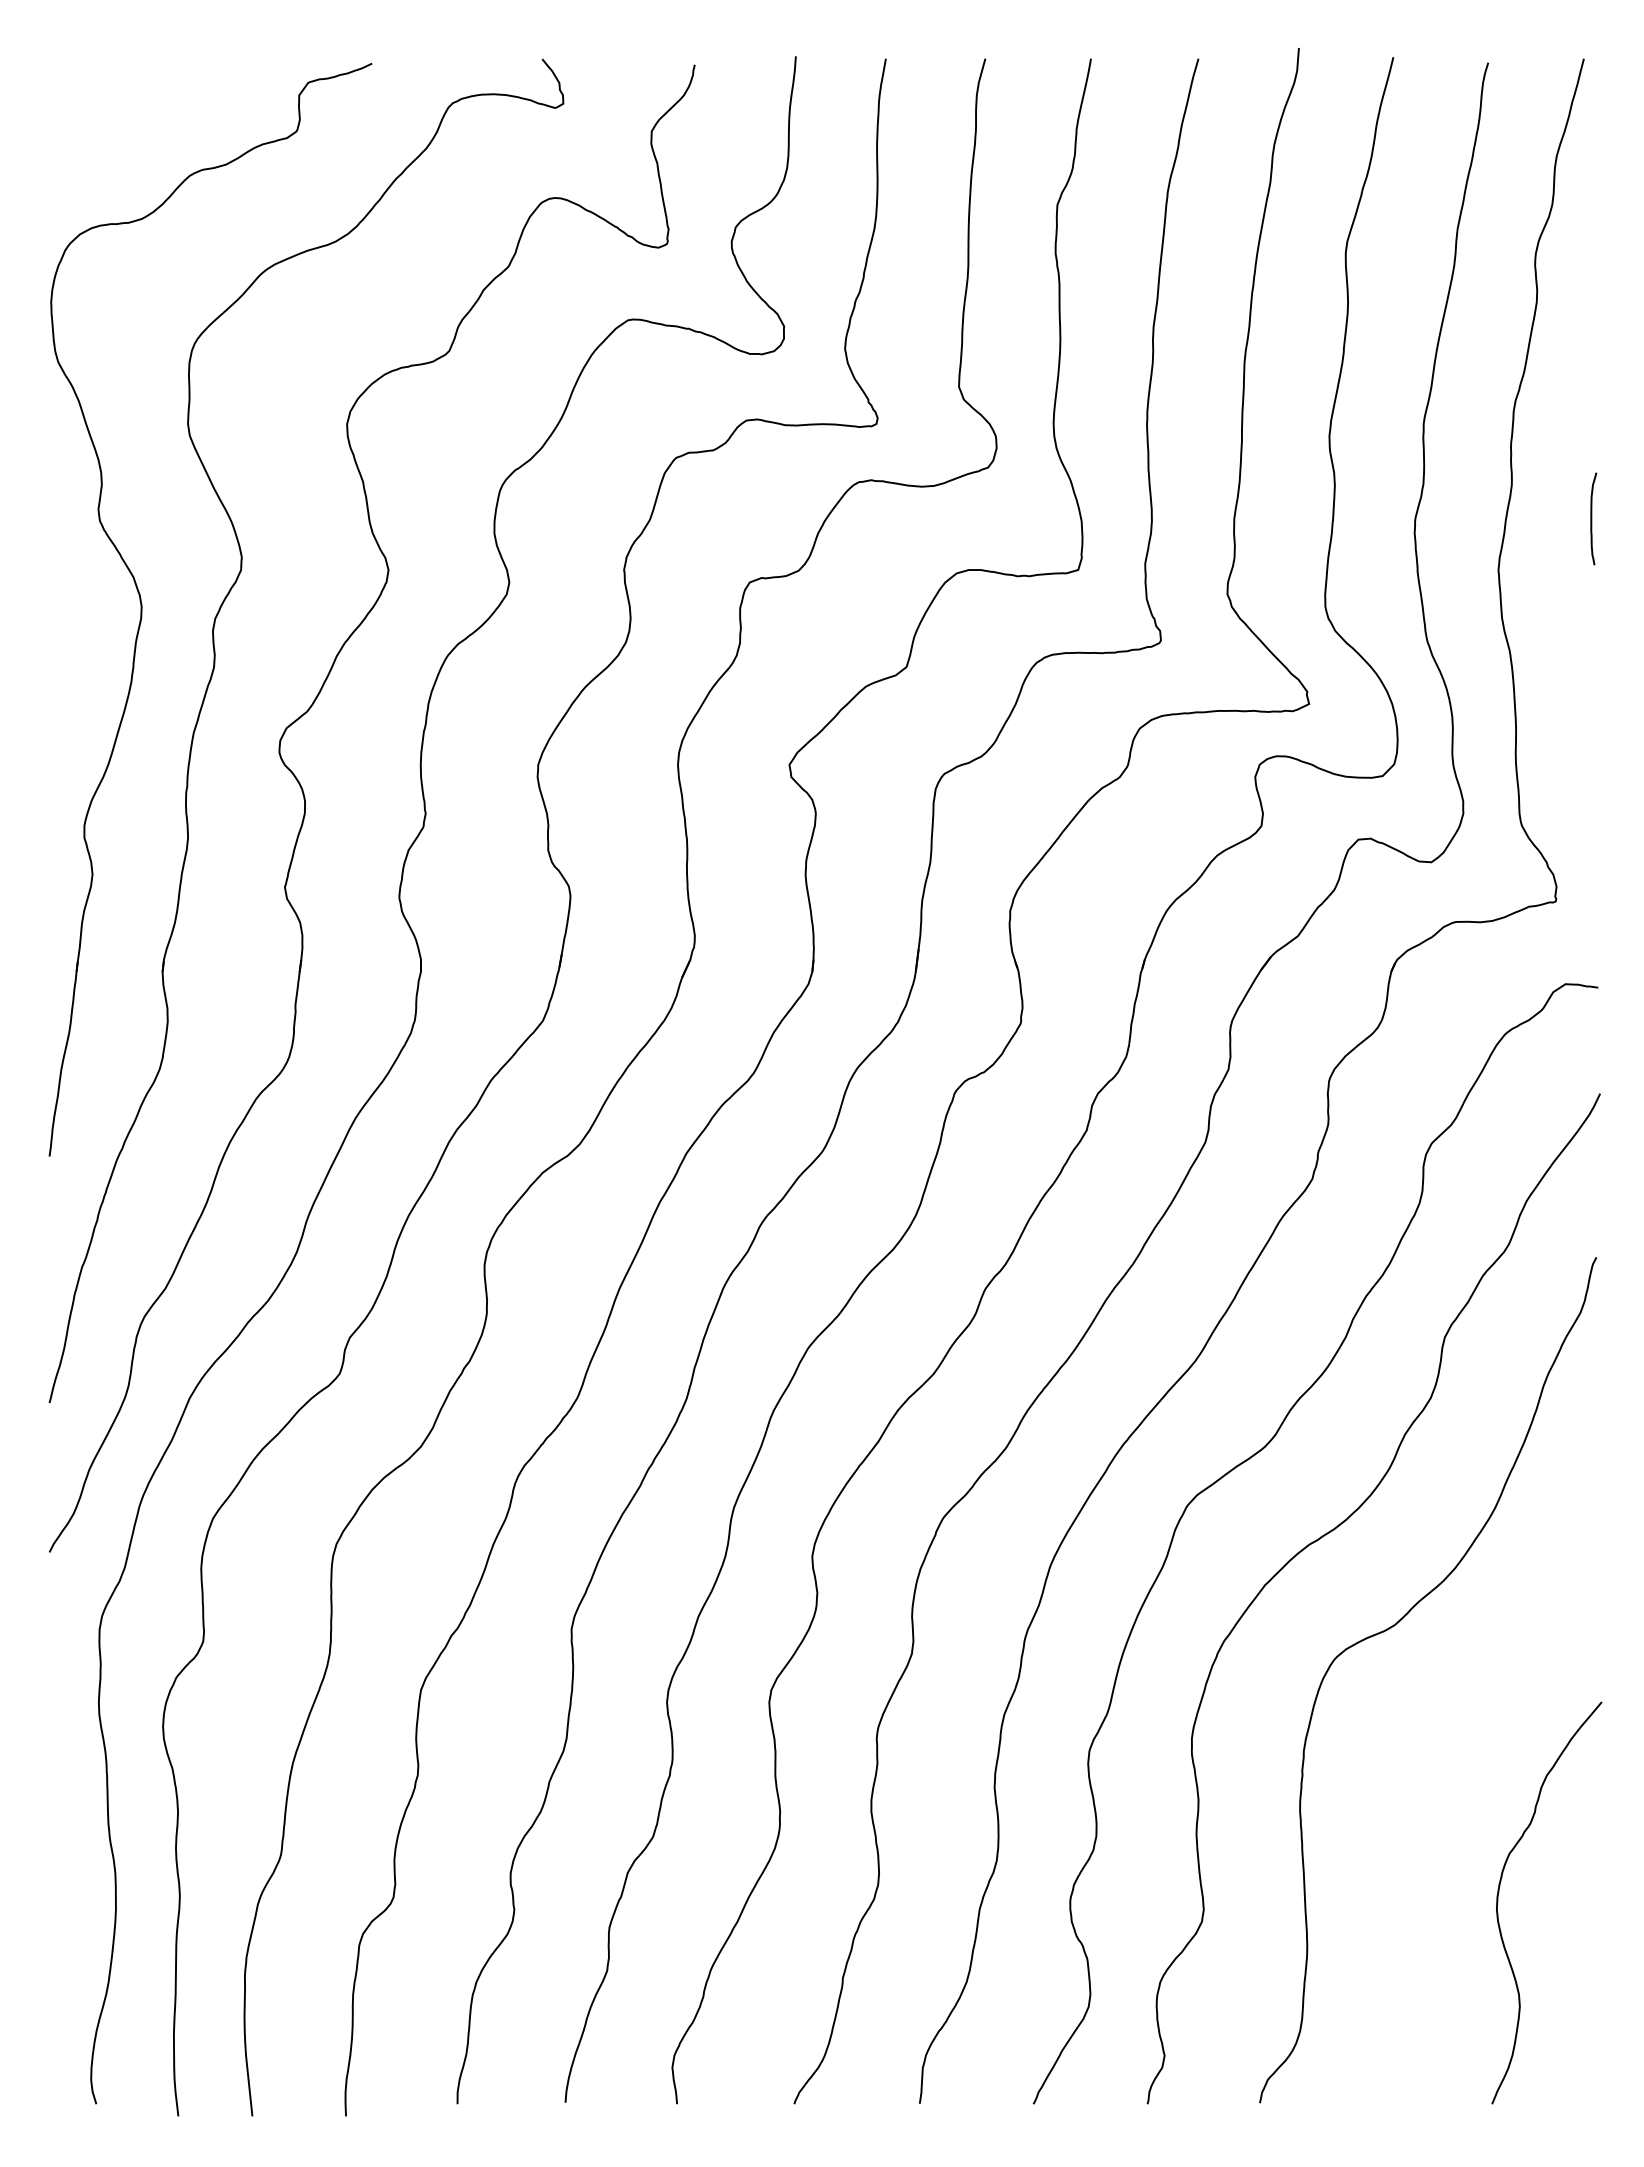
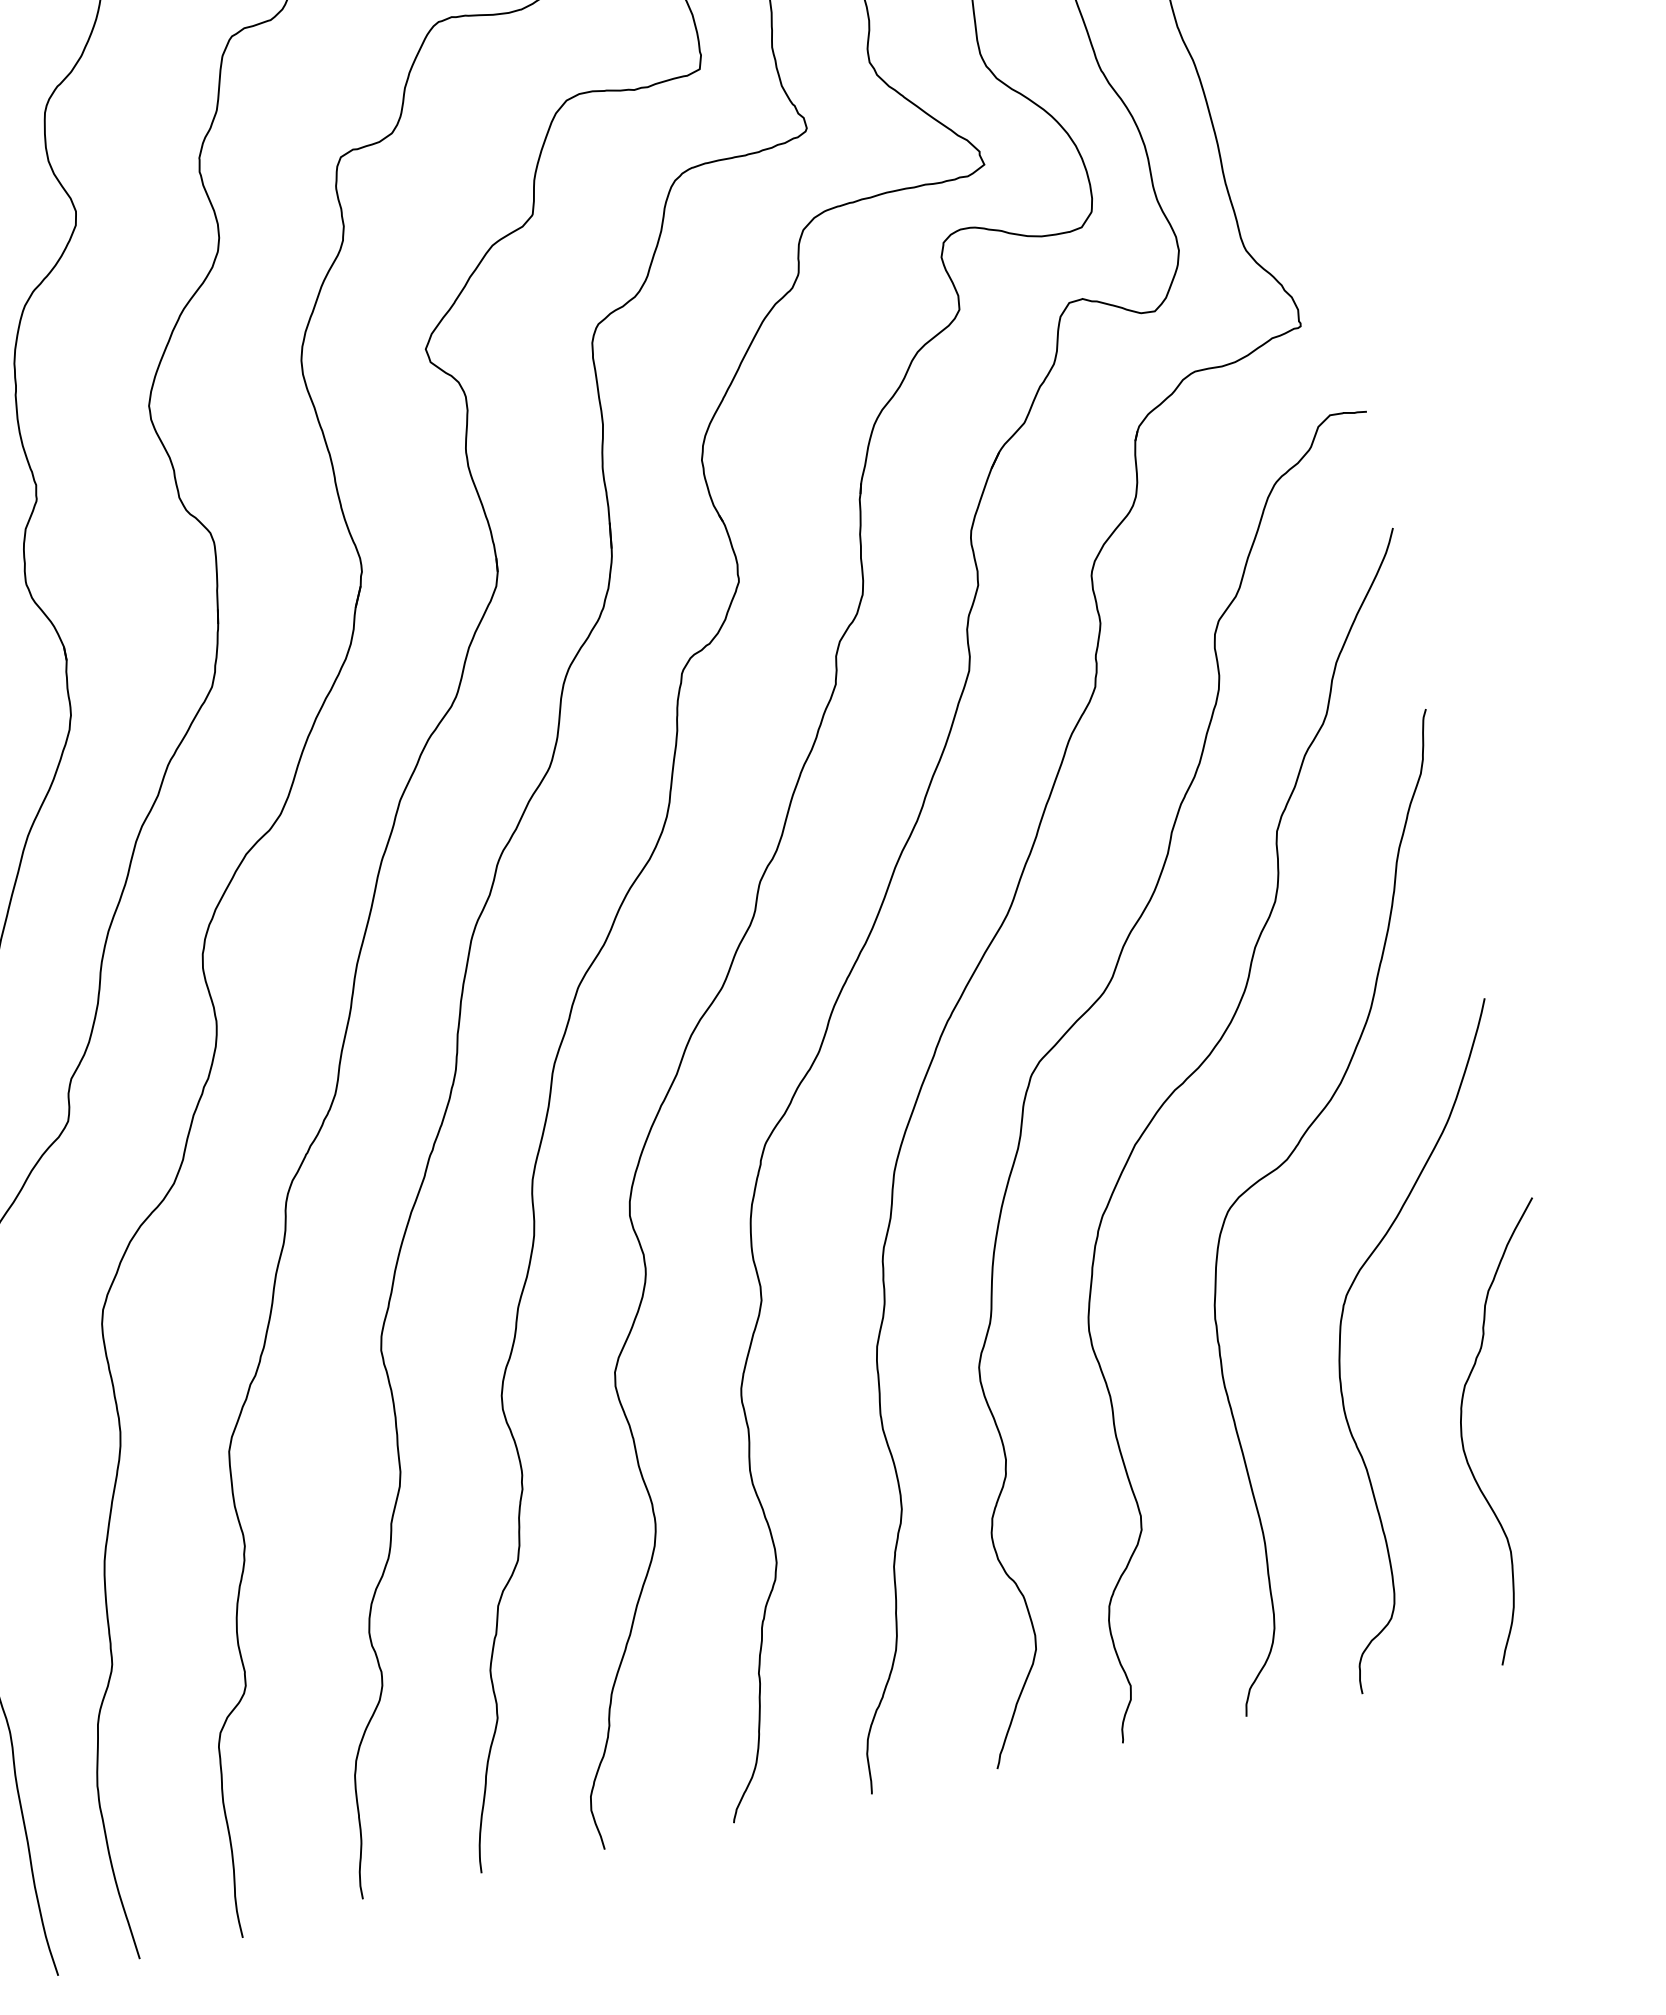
curve: (1408, 1798) -> (1341, 1347), added

